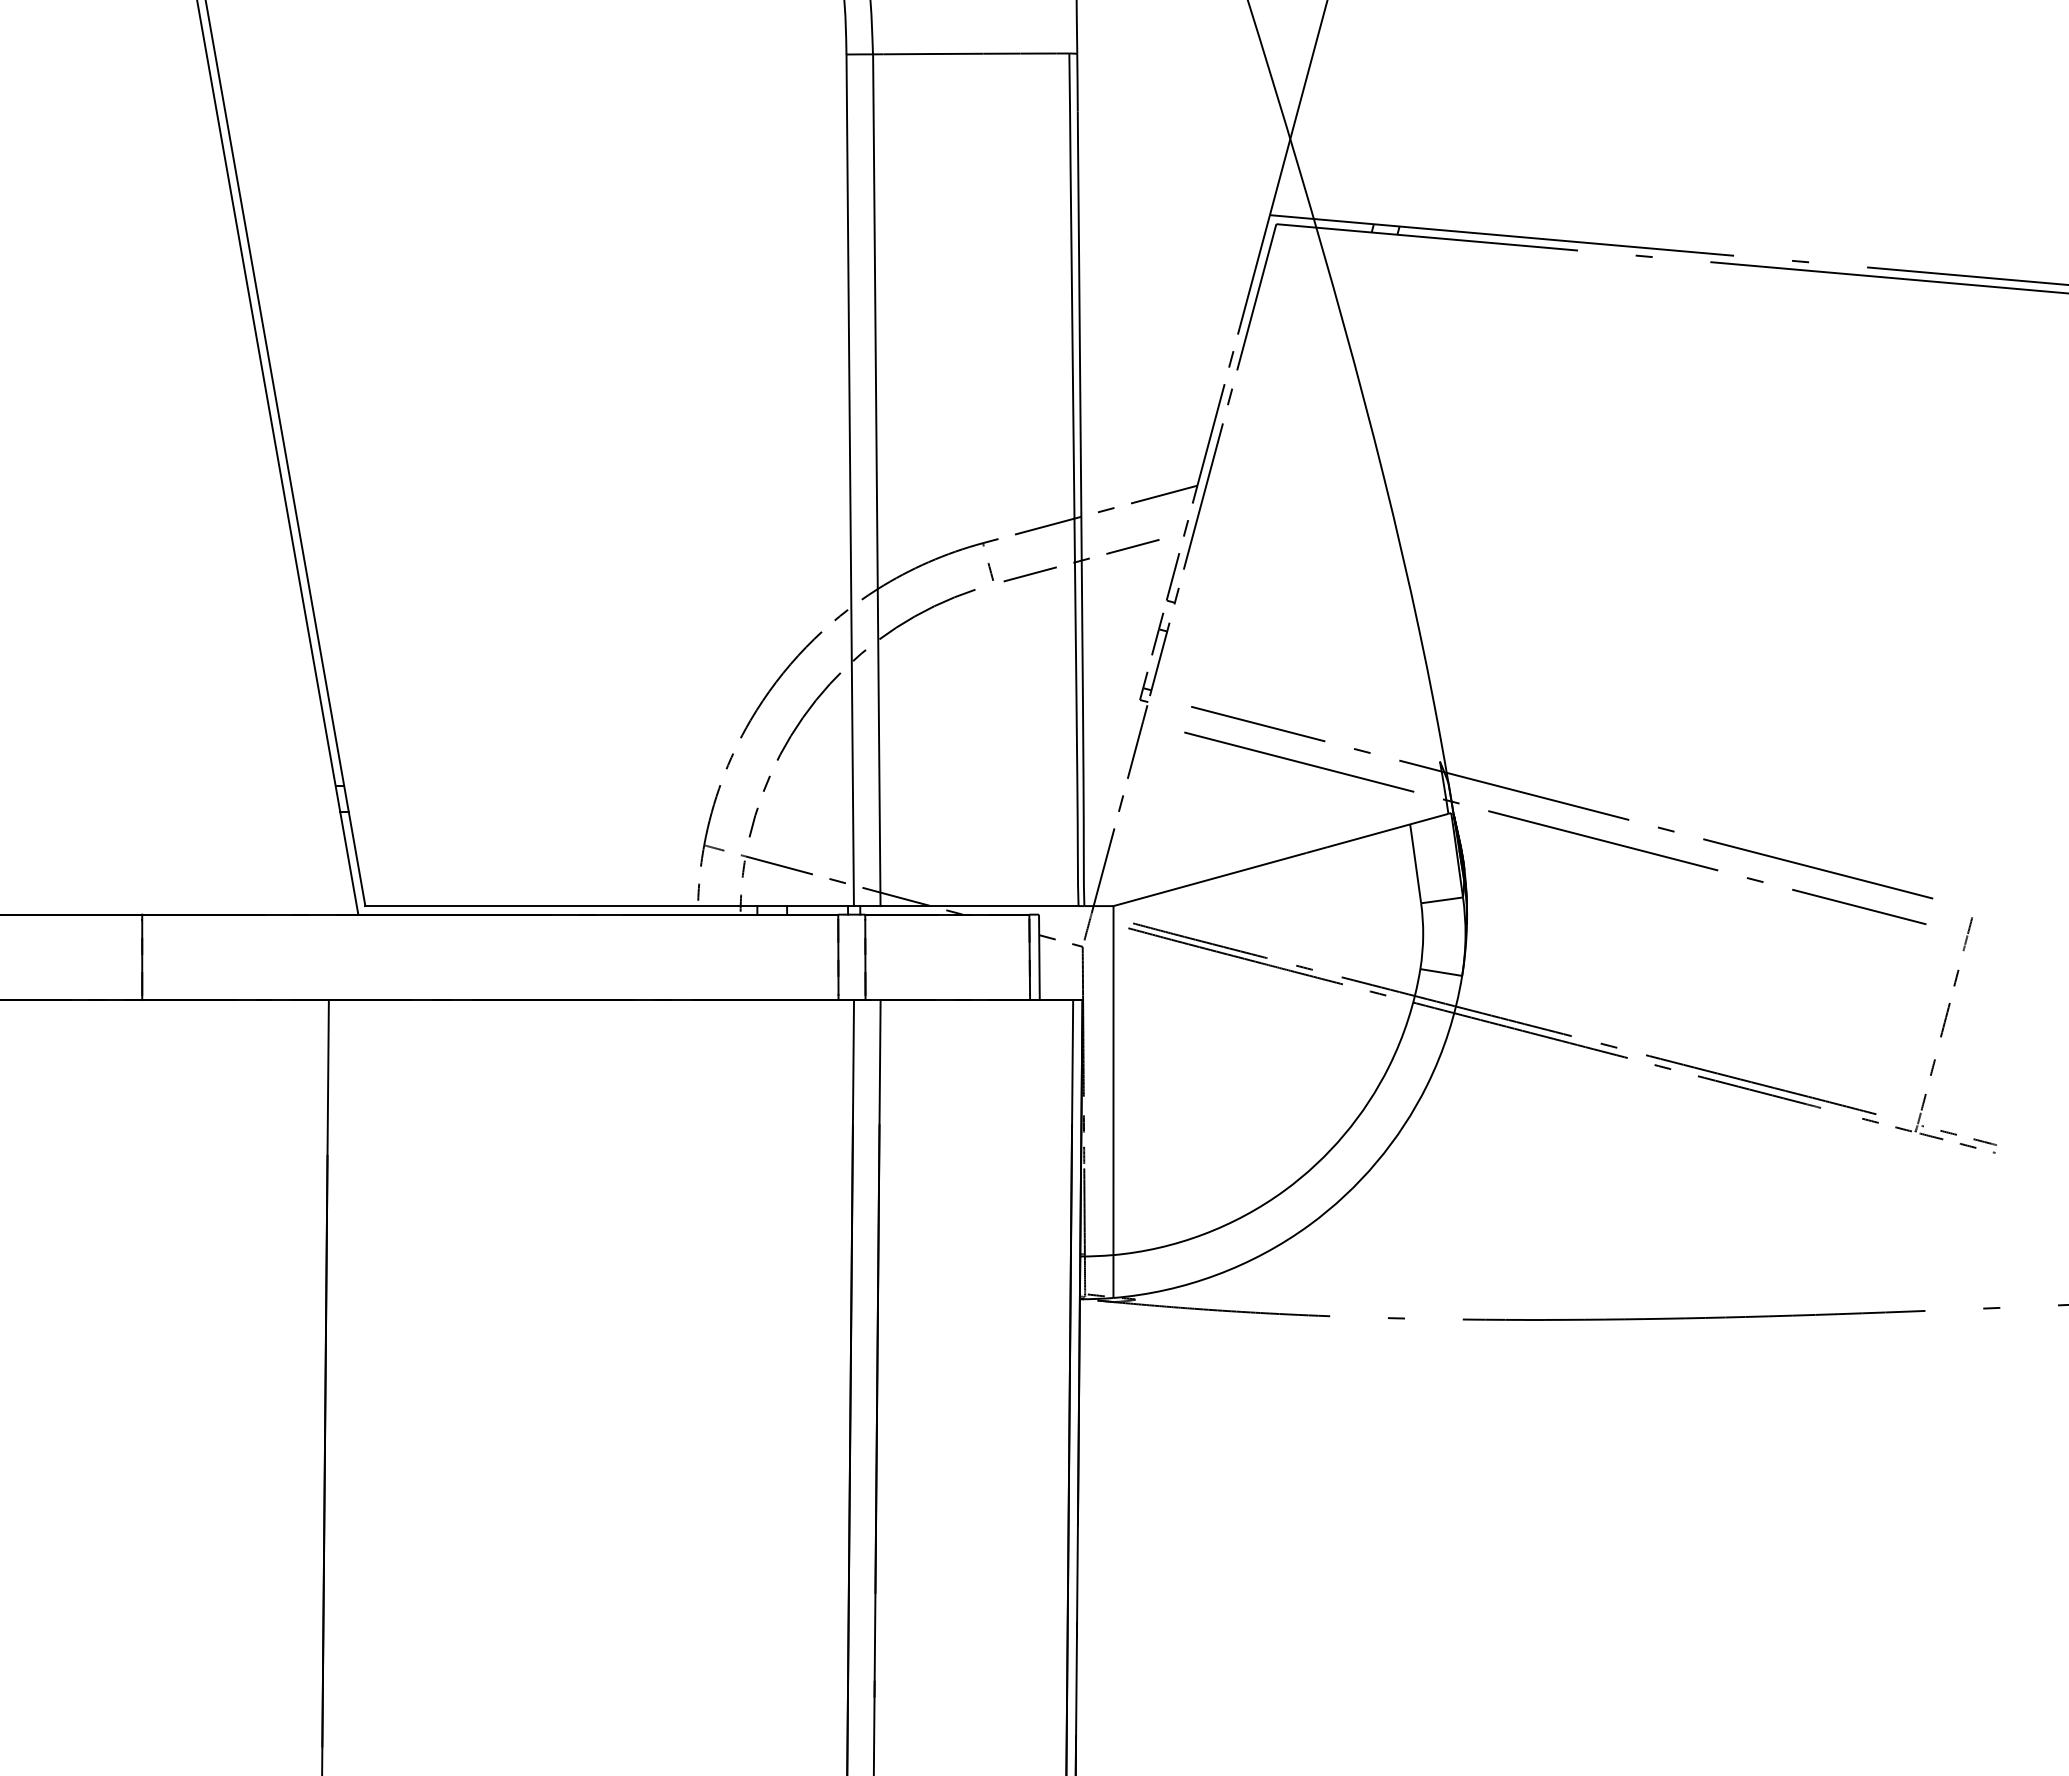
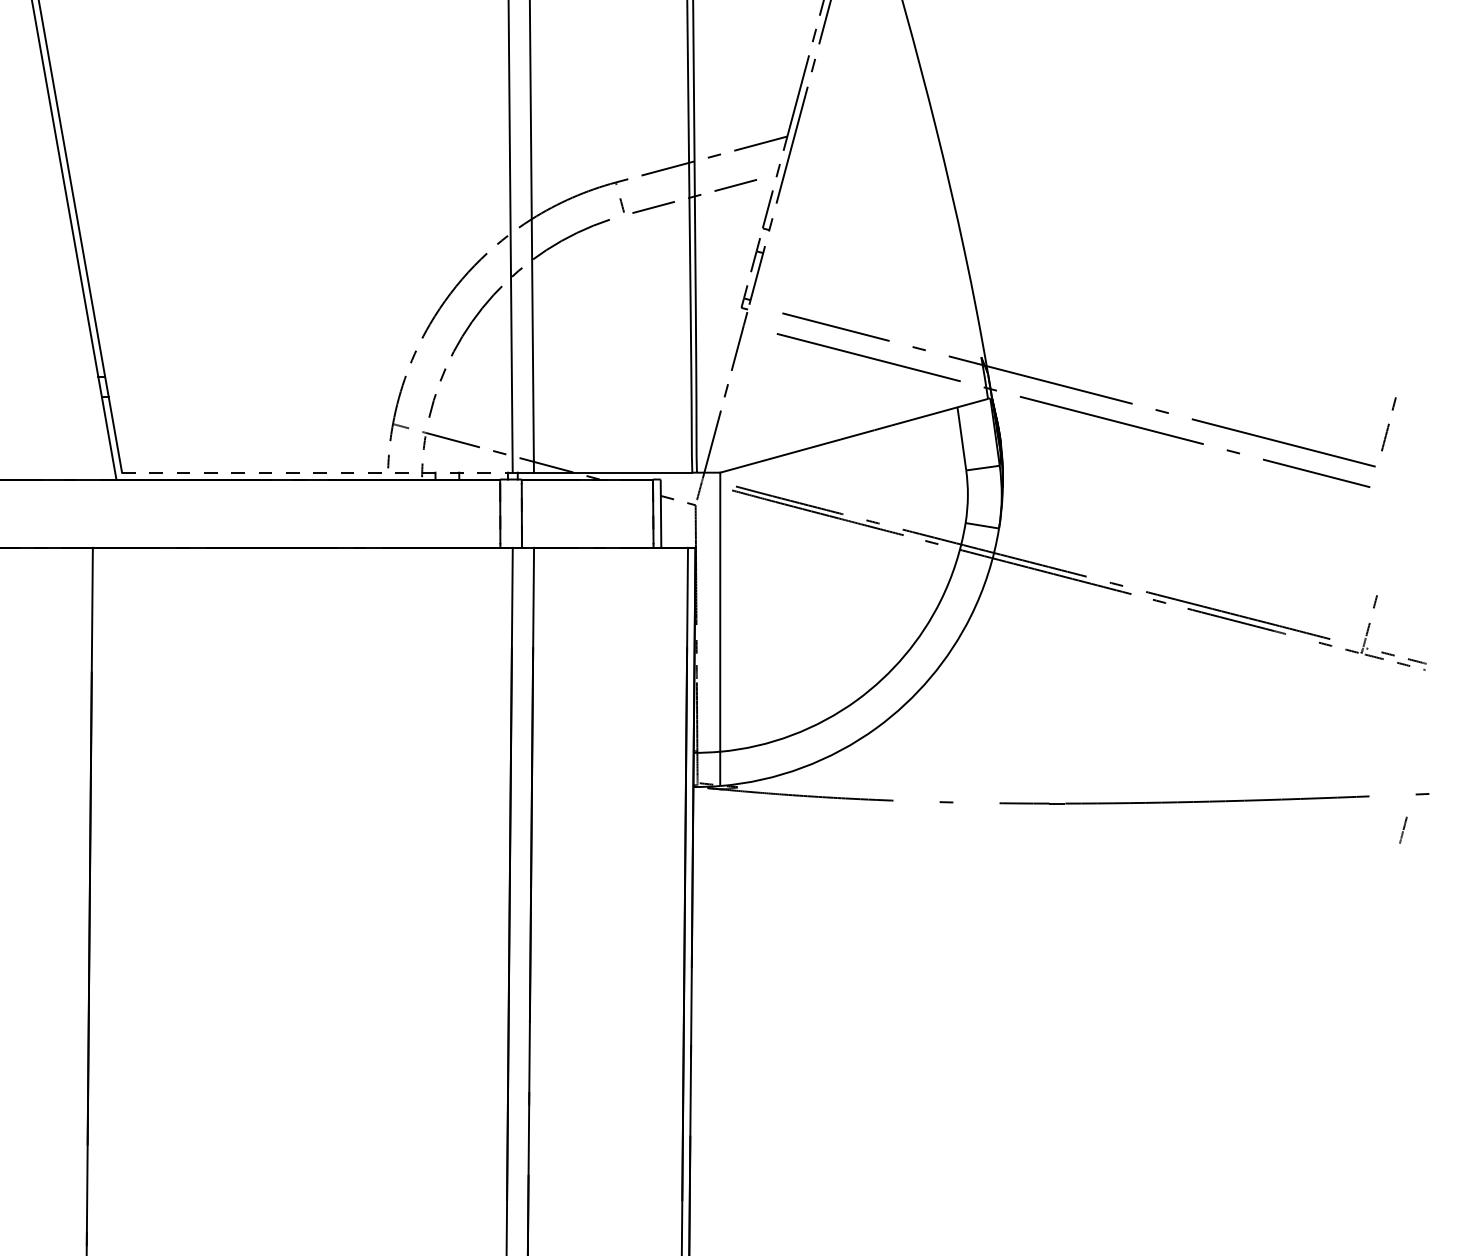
line: (610, 906) -> (318, 473), solid -> dashed
line: (1967, 933) -> (1403, 829), moved
curve: (1949, 1003) -> (1388, 424), moved

